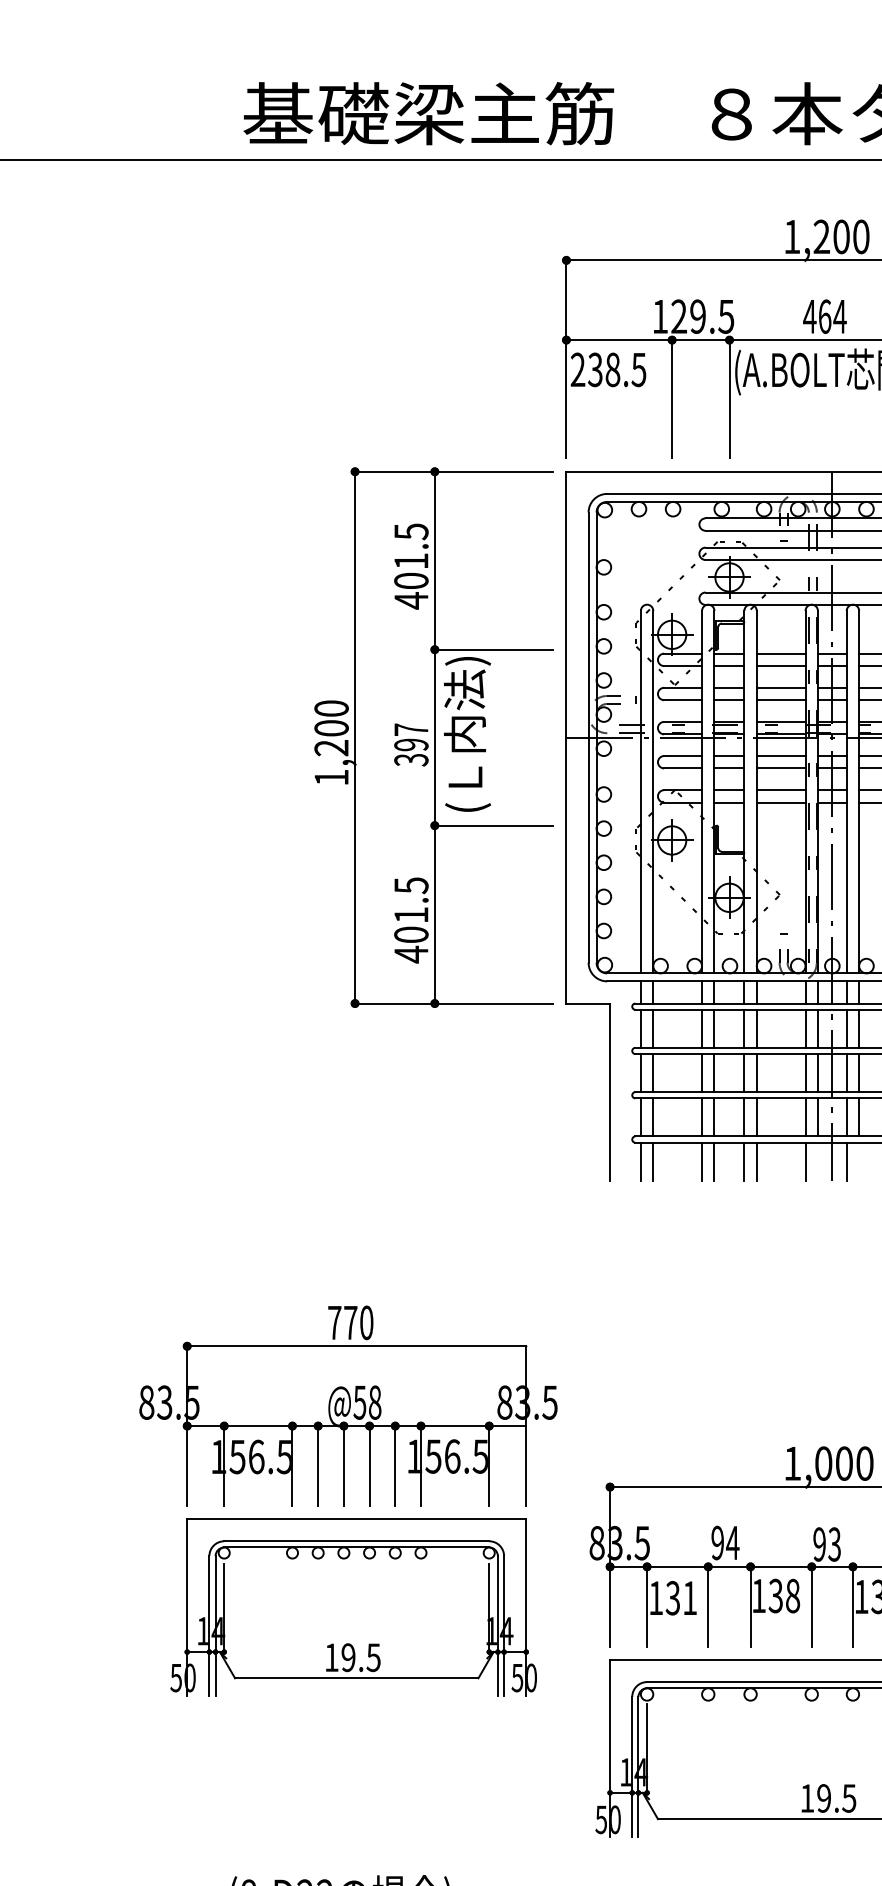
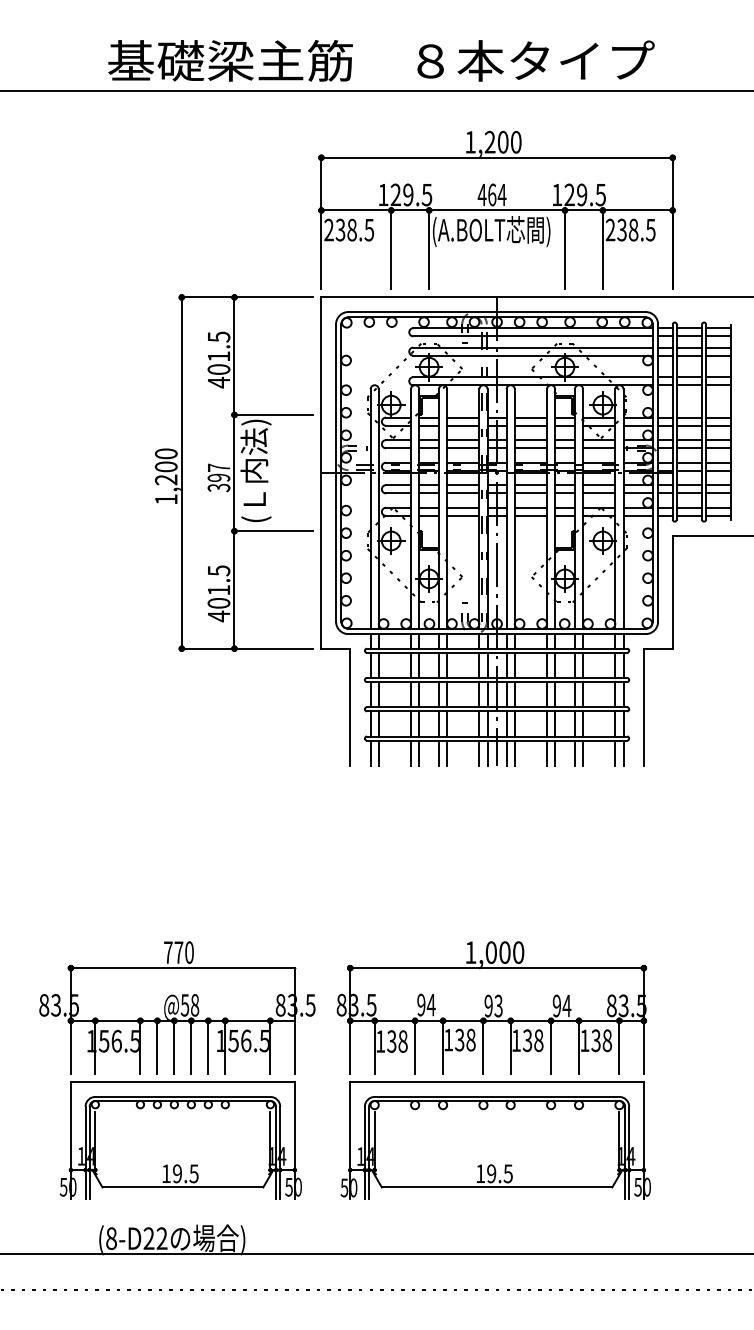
line: (817, 1160) -> (487, 752), added
line: (858, 1160) -> (514, 752), added
part: (348, 1501) -> (177, 1070), moved
text: (689, 1598) -> (402, 1041), 131 -> 138

